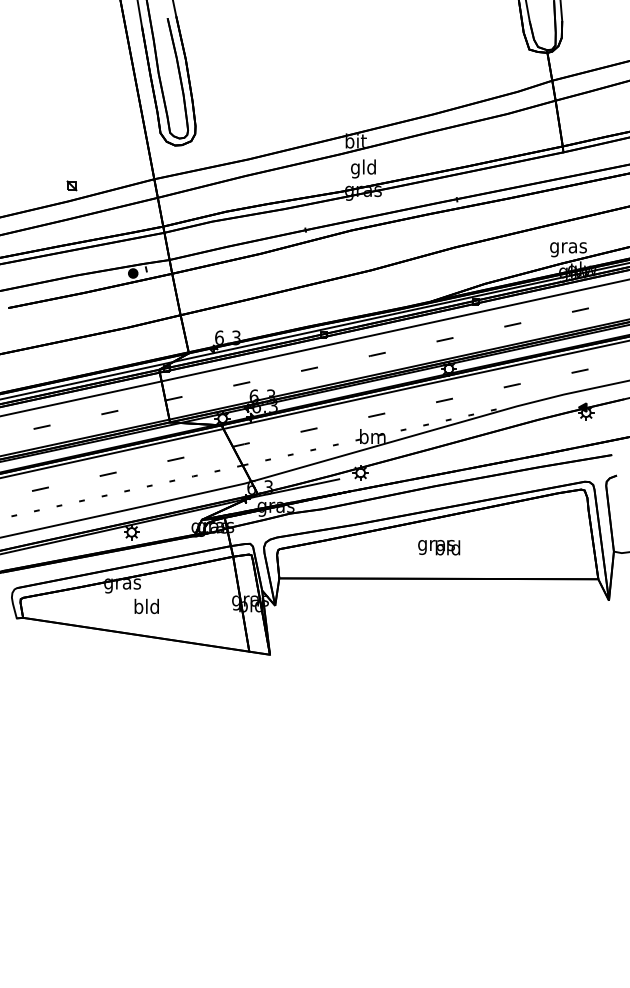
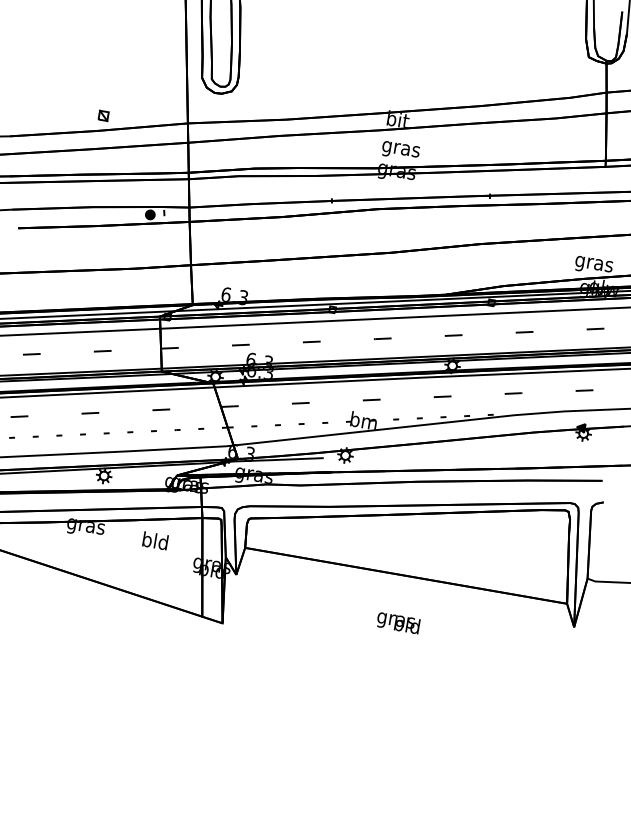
text: (363, 168) -> (400, 148), gld -> gras
text: (439, 547) -> (398, 623), moved
text: (146, 606) -> (155, 540), moved

